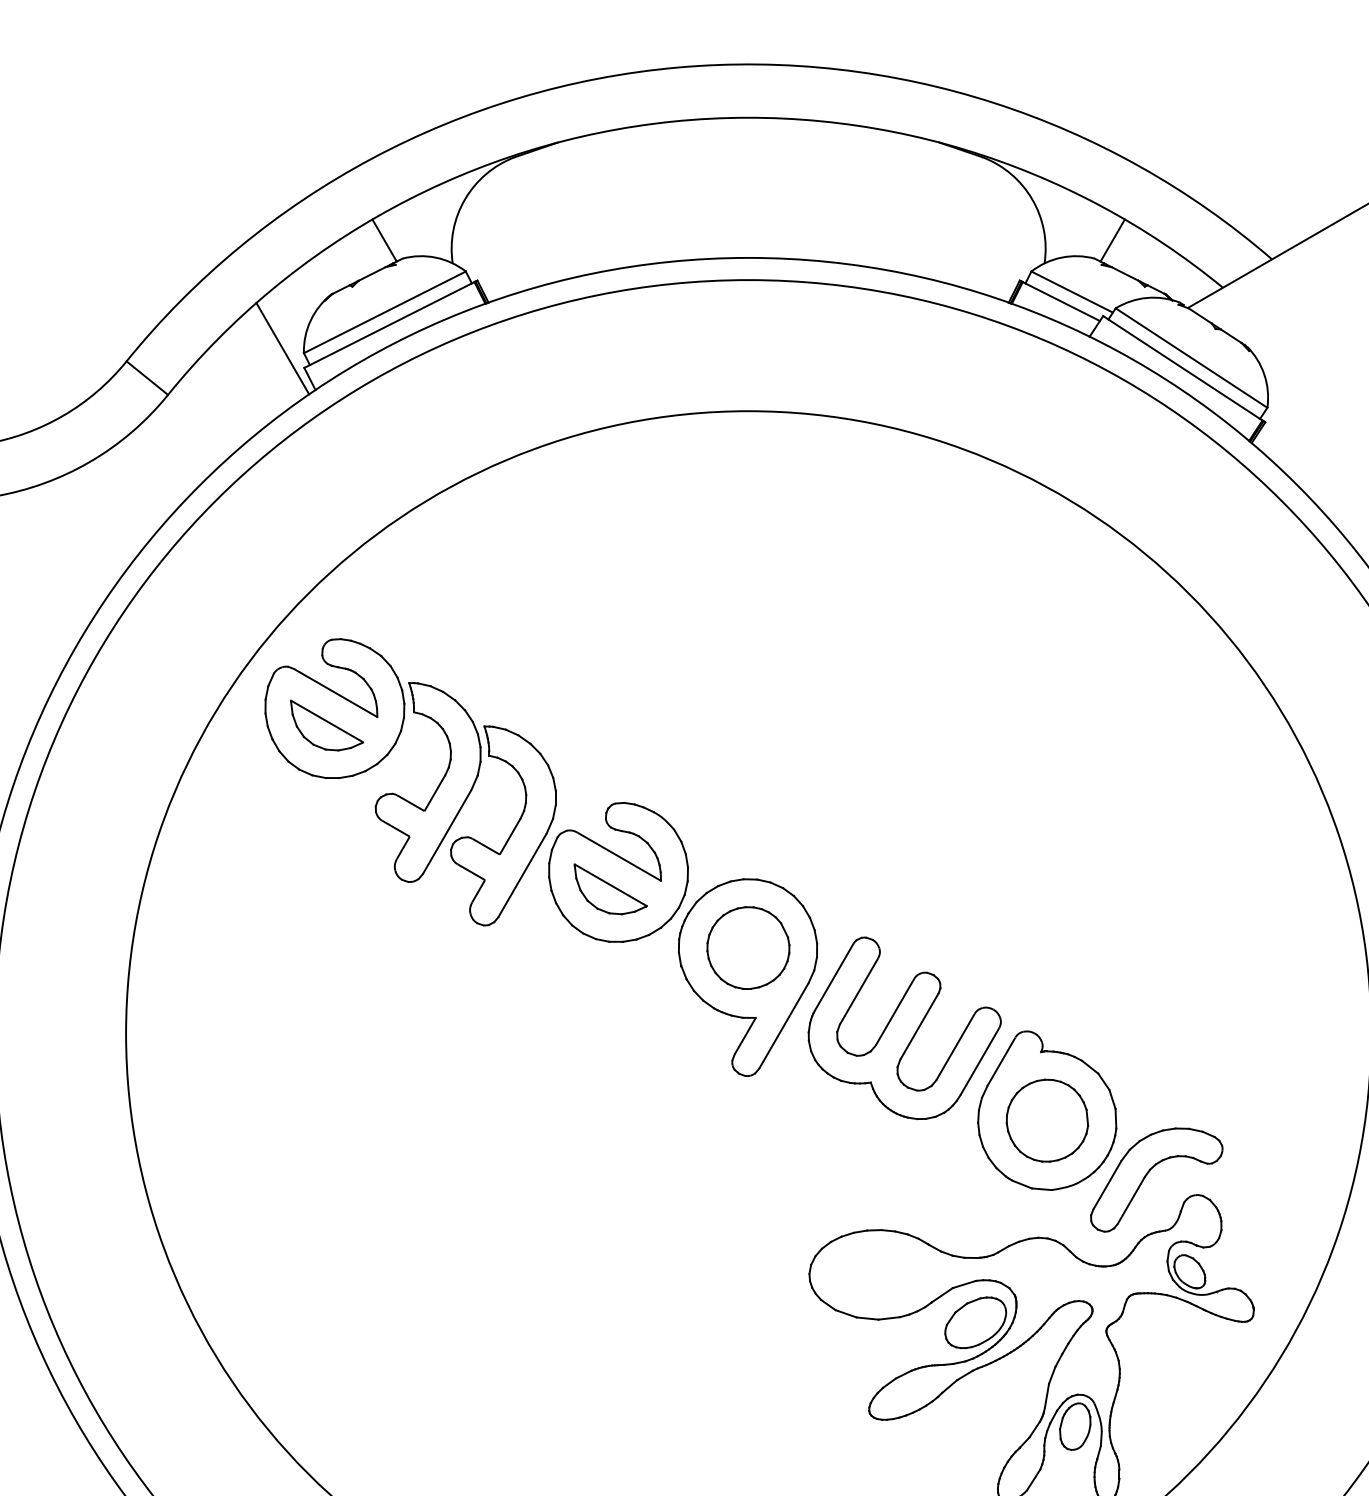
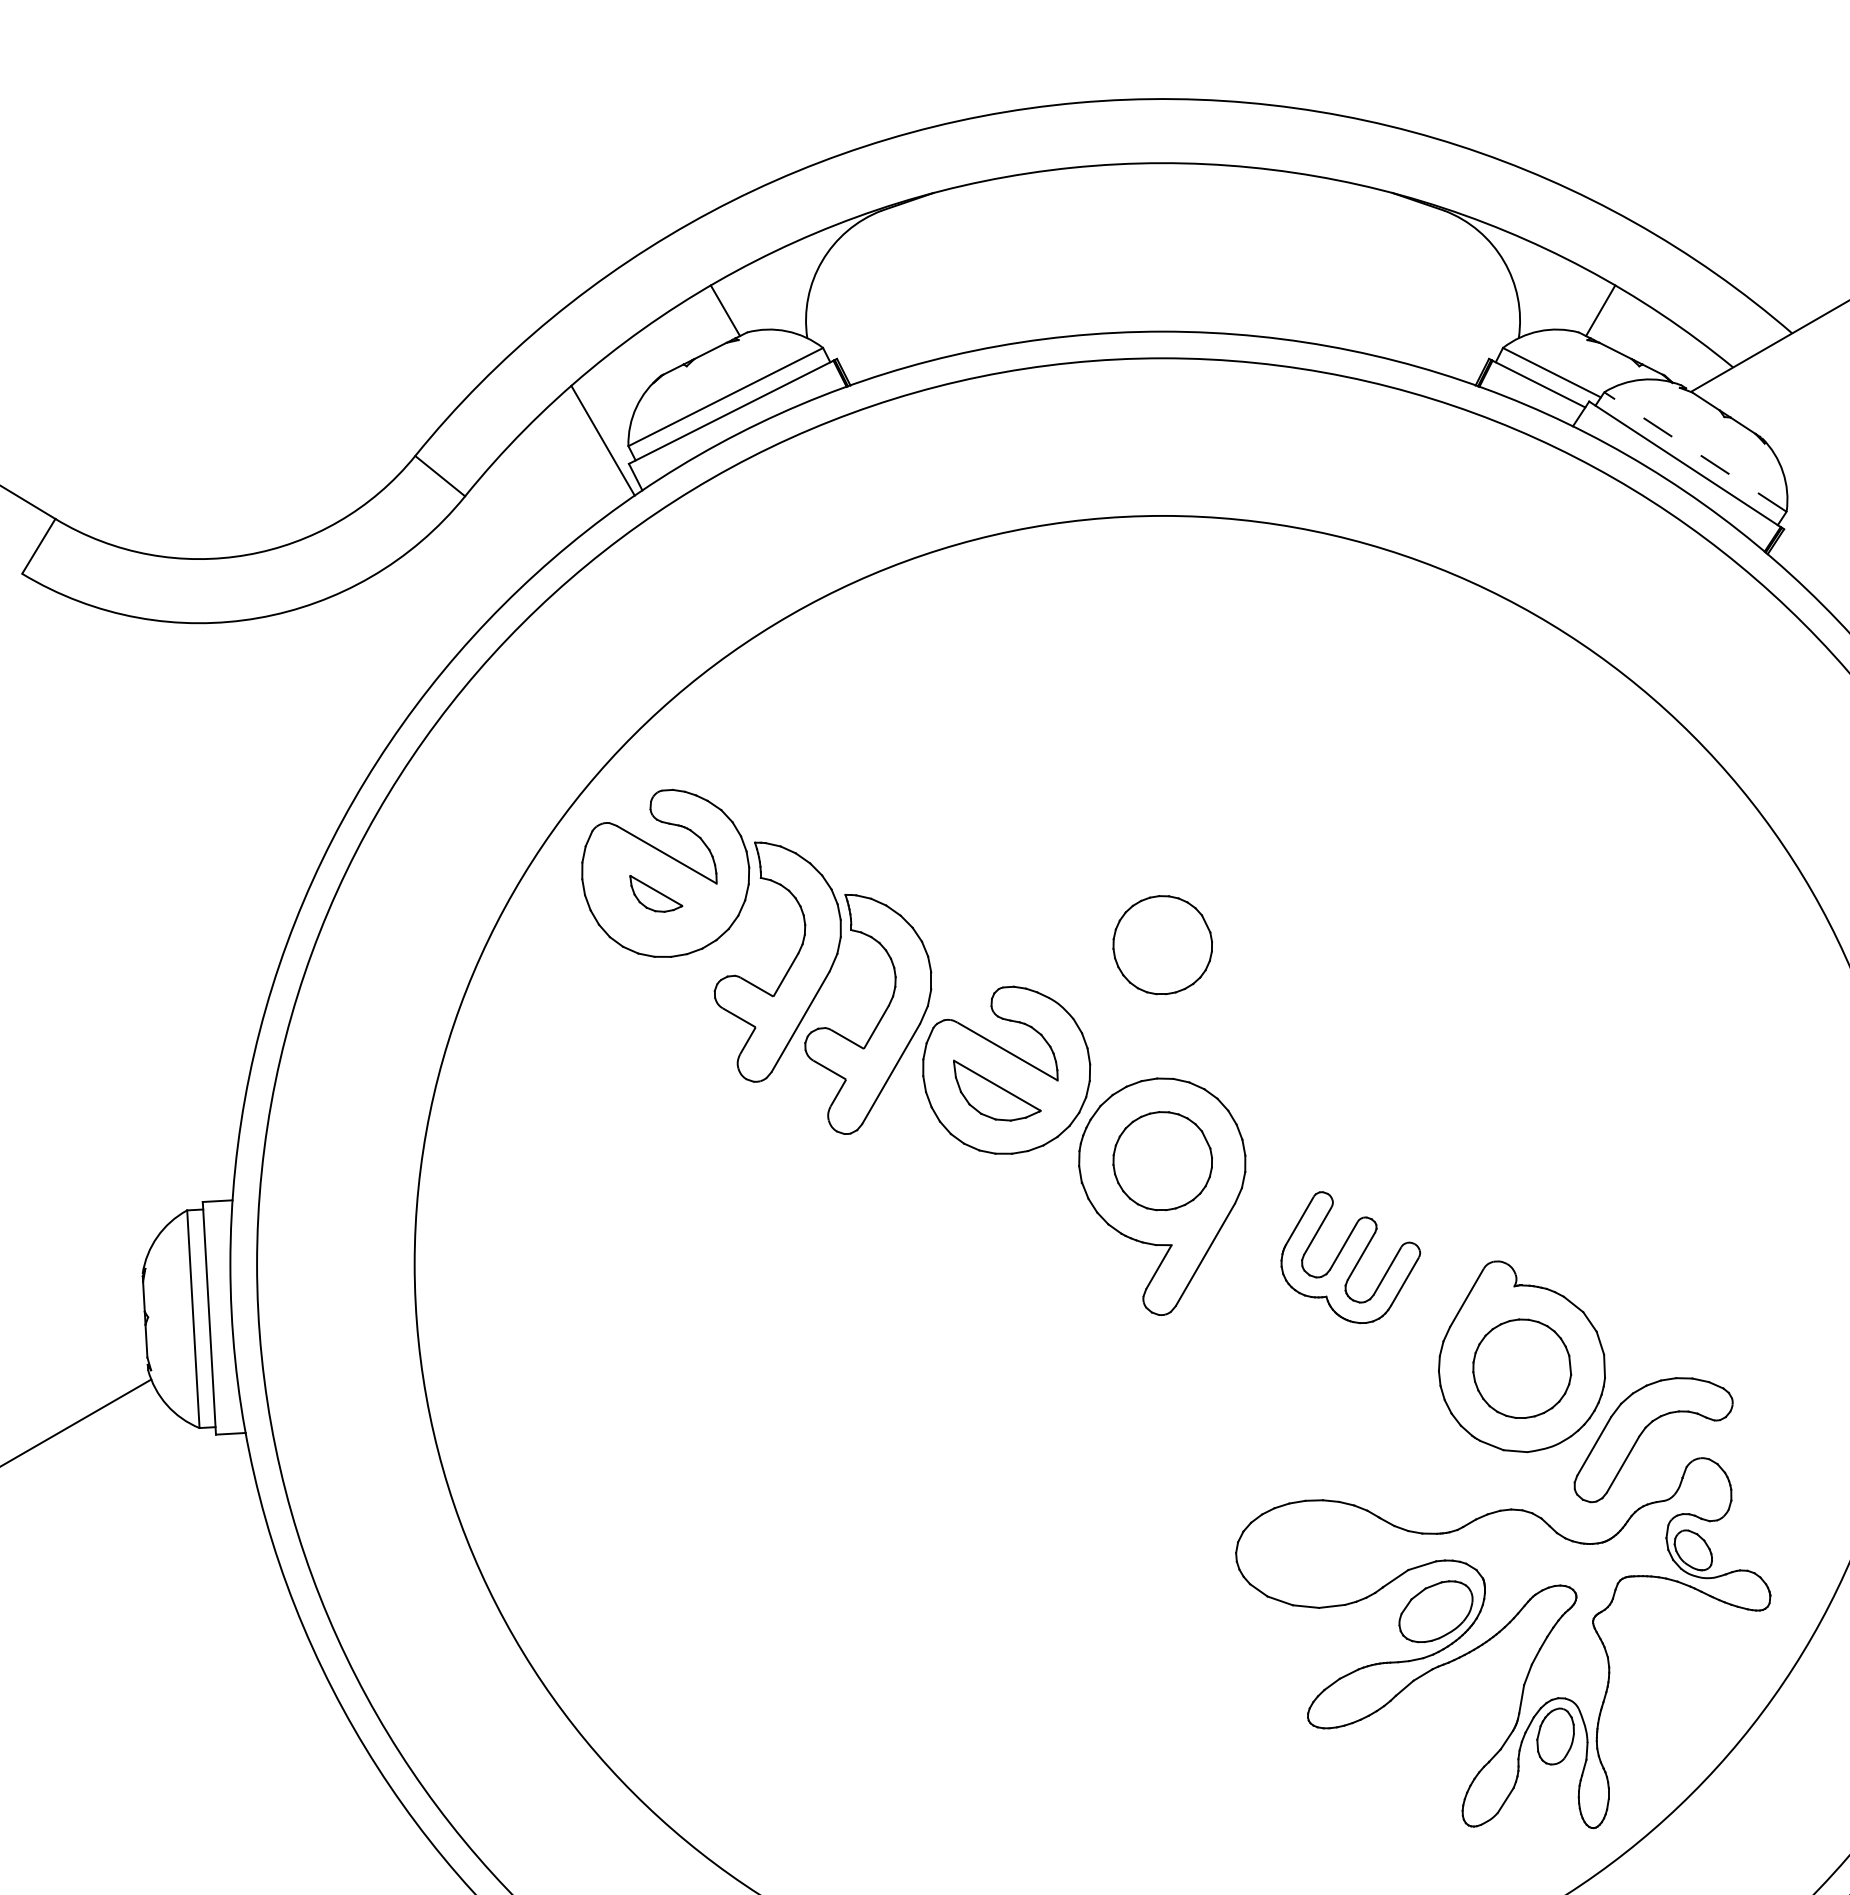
line: (1191, 358) -> (1695, 452), solid -> dashed
part: (327, 725) -> (656, 893), size x0.6
part: (748, 768) -> (1162, 945), added
part: (904, 1028) -> (1350, 1257), size x0.6

